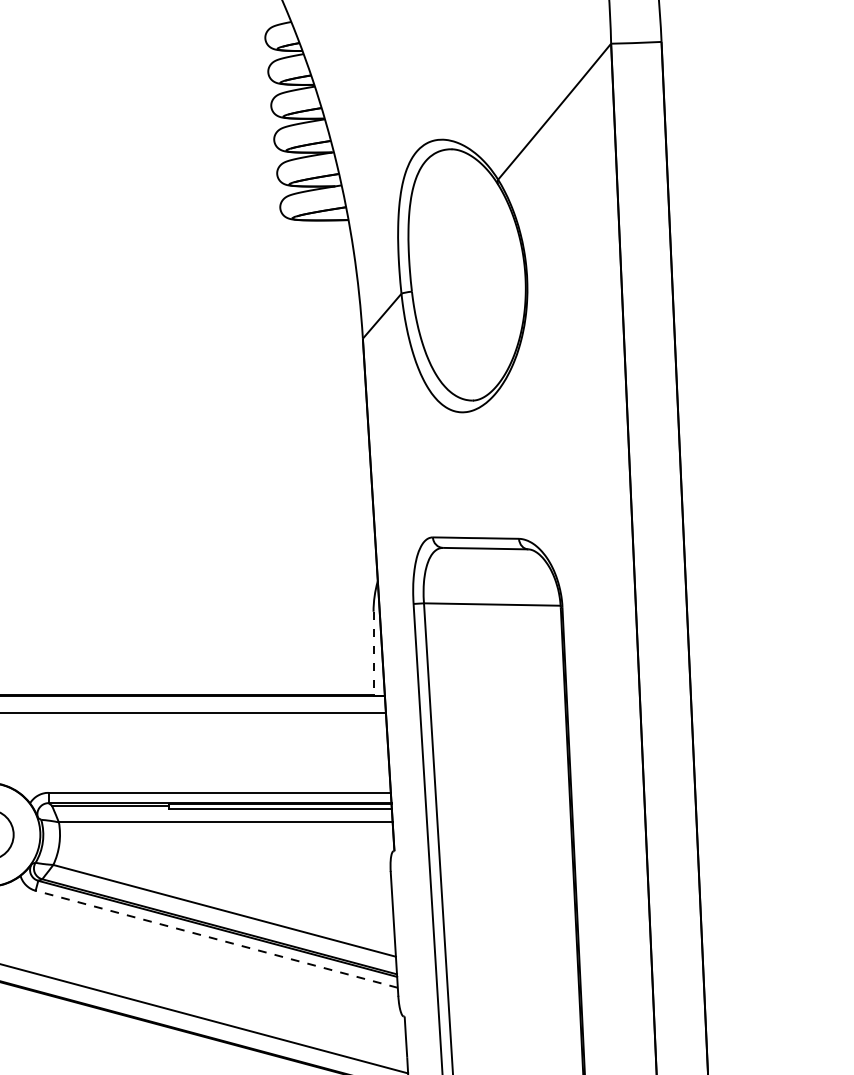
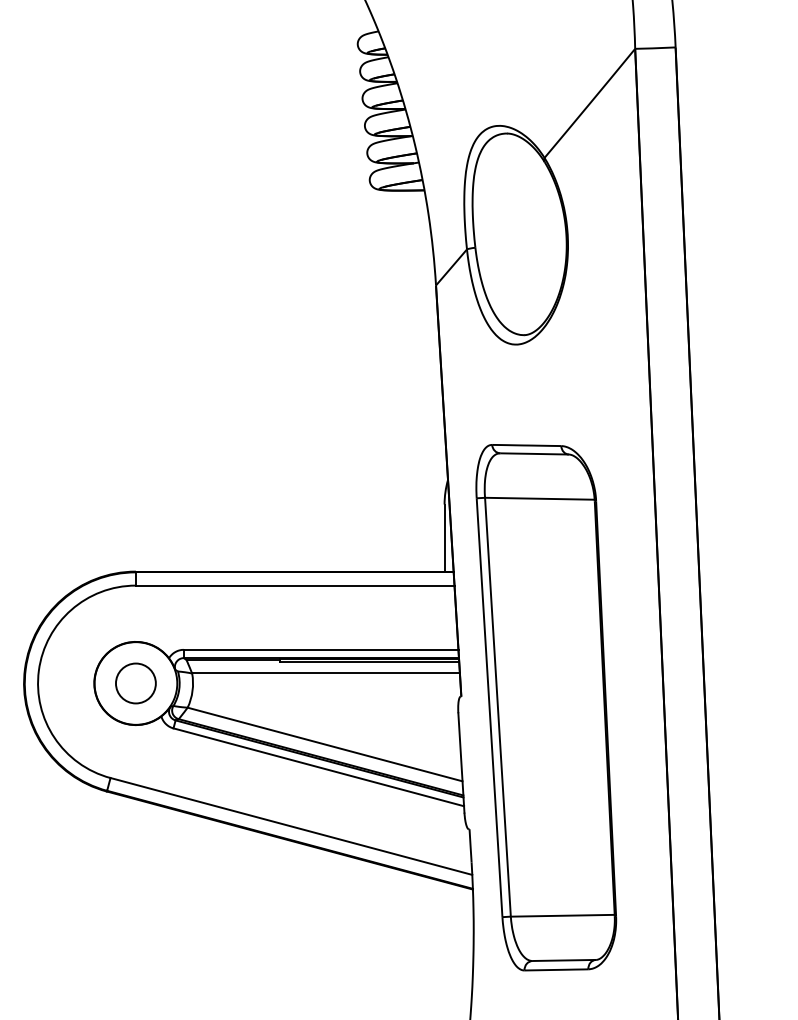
line: (373, 654) -> (444, 538), dashed -> solid
line: (216, 939) -> (318, 767), dashed -> solid

